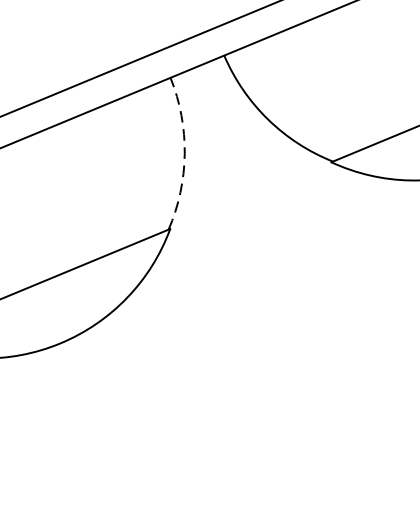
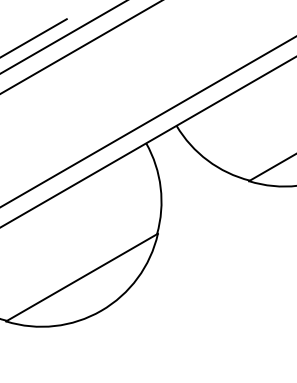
arc: (184, 153) -> (160, 187), dashed -> solid

